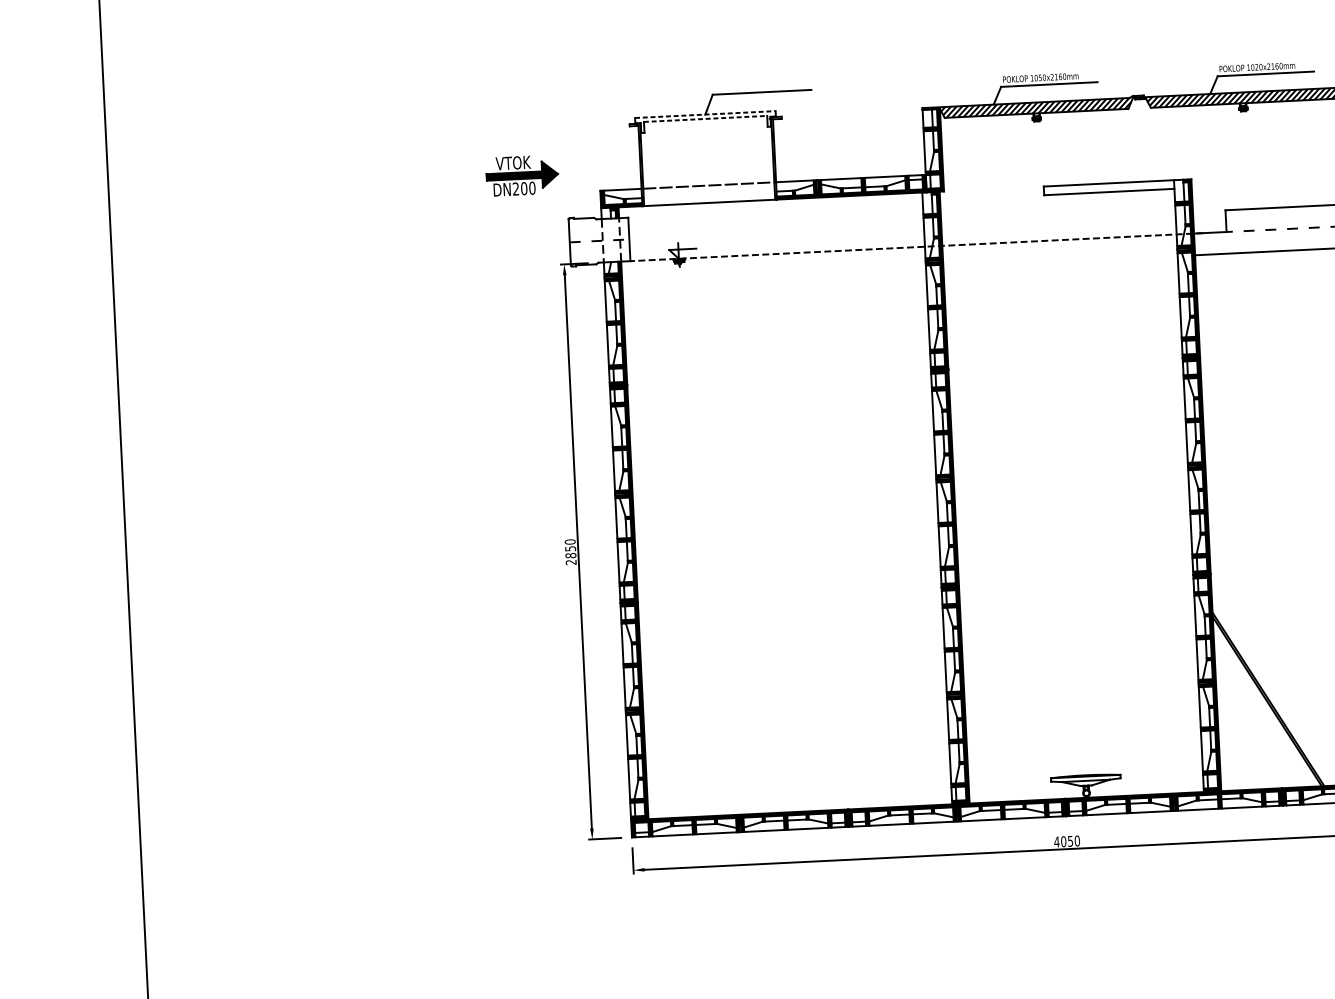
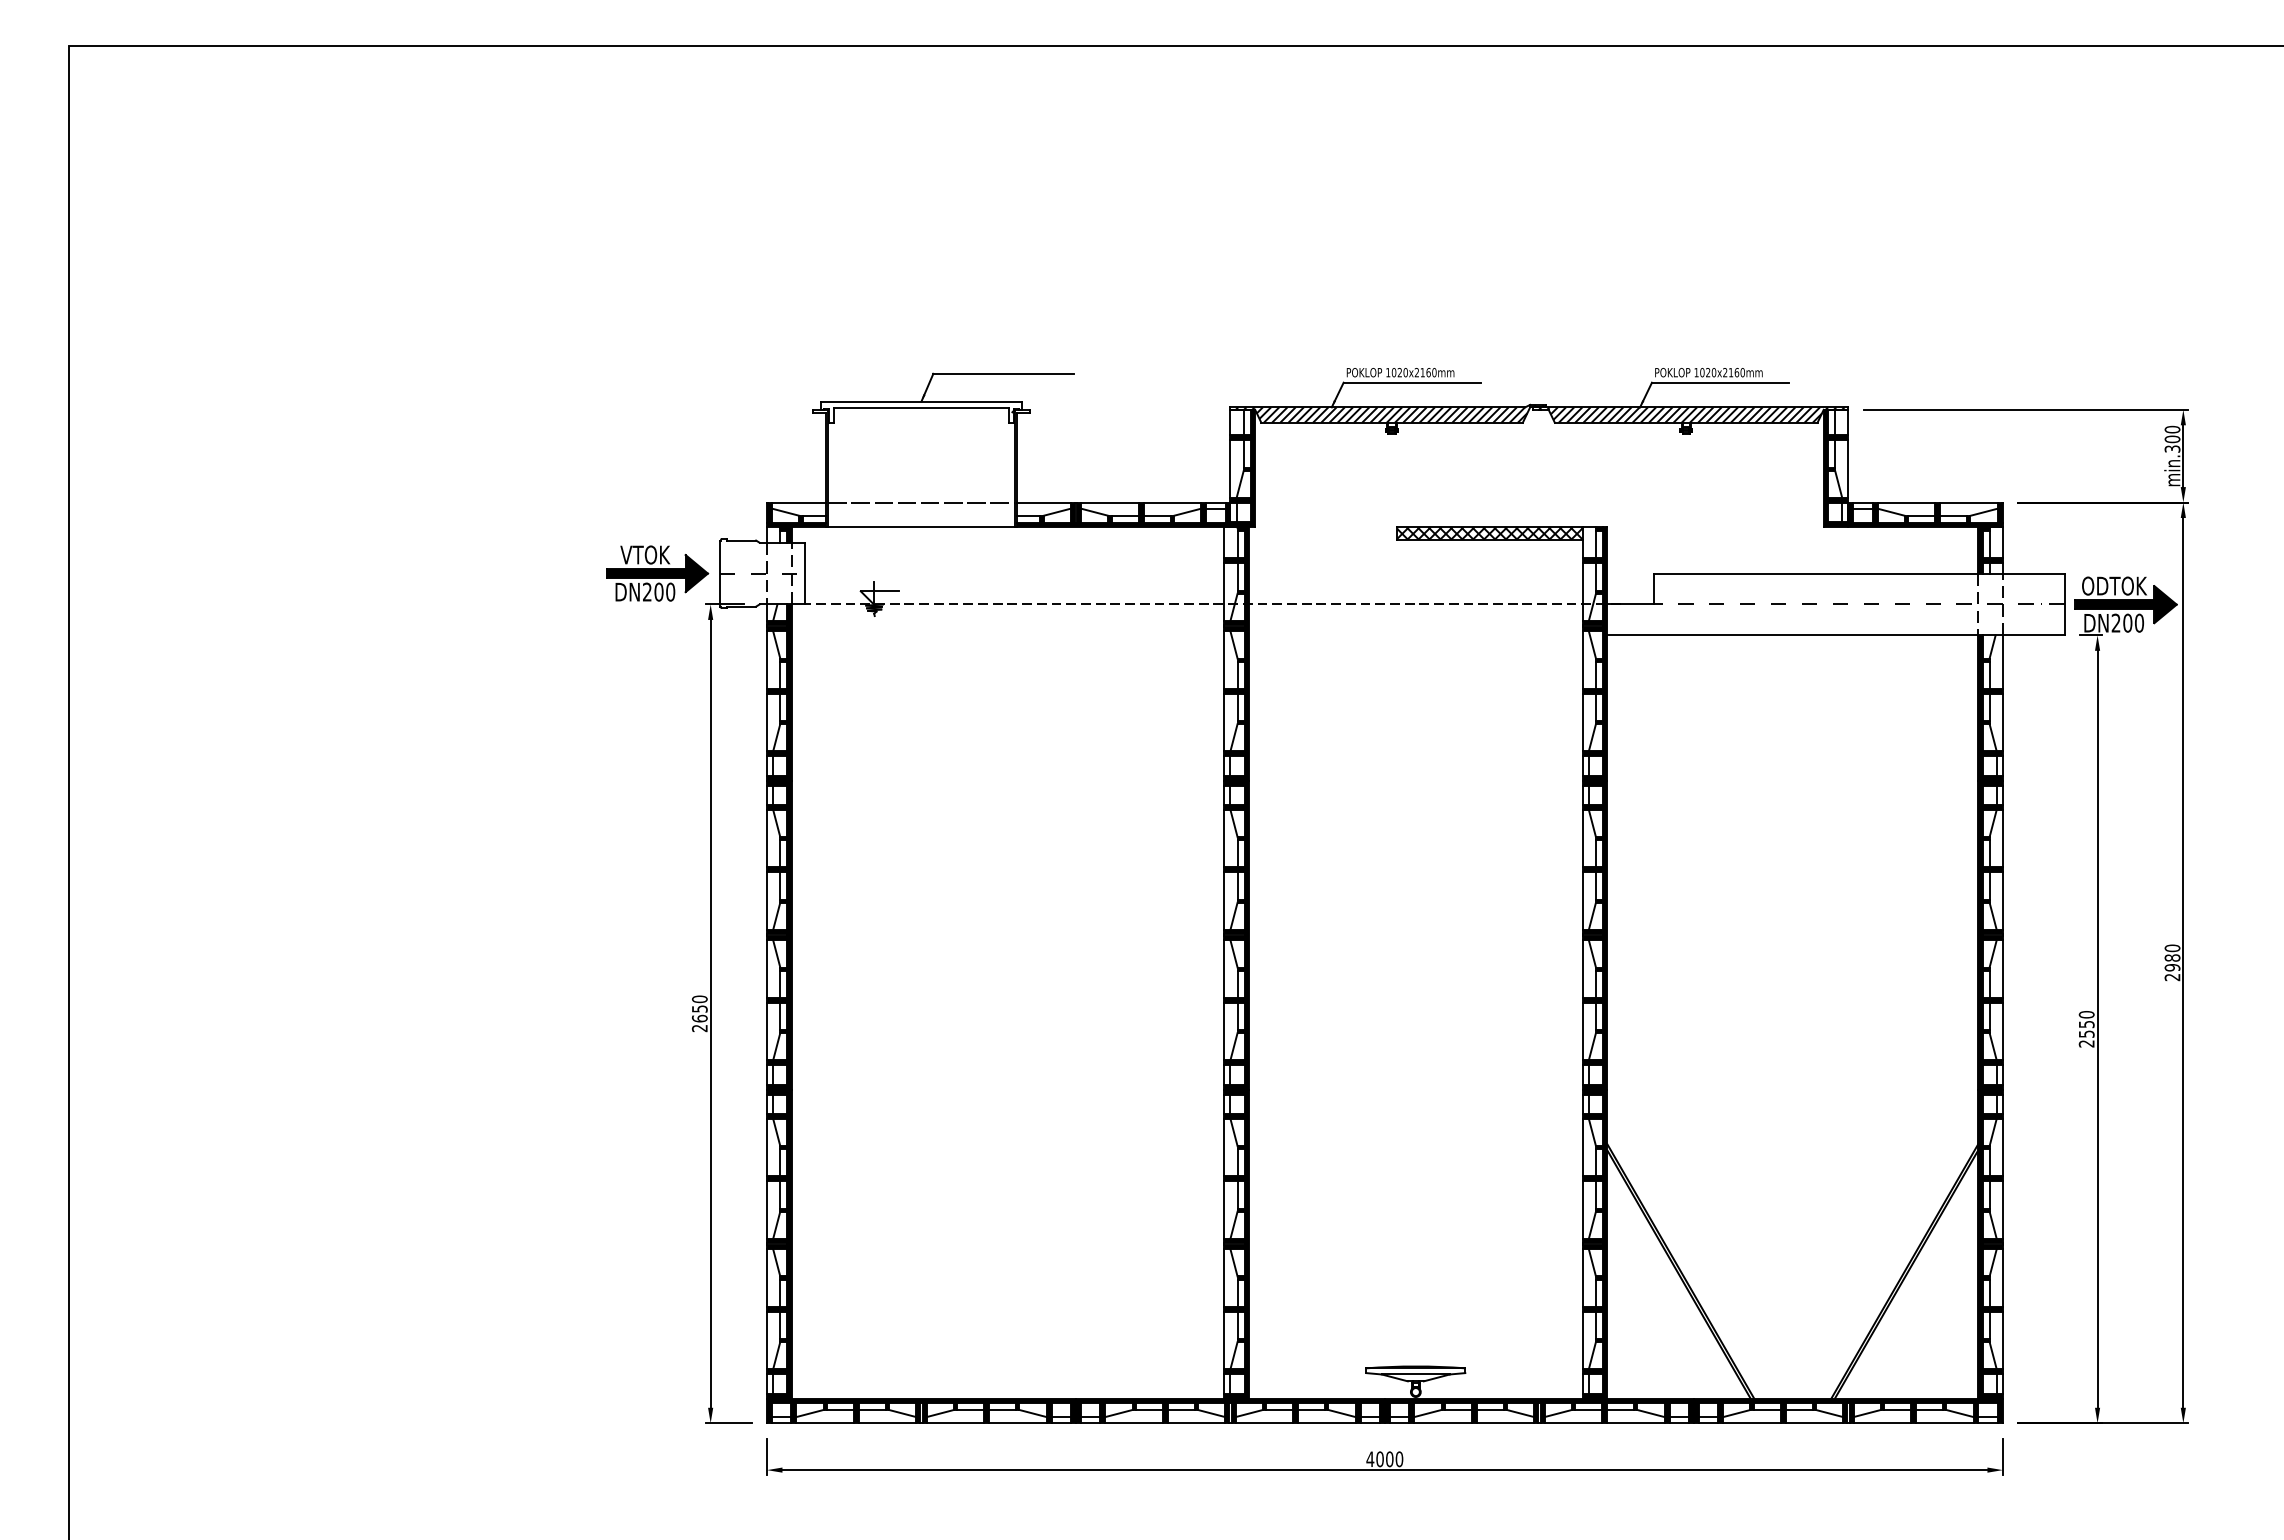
text: (1040, 77) -> (1399, 372), 1050x2160mm -> 1020x2160mm
line: (706, 114) -> (922, 401), dashed -> solid
line: (705, 118) -> (921, 407), dashed -> solid
part: (522, 175) -> (657, 573), moved
hatch: (1108, 187) -> (1489, 533), added
text: (570, 555) -> (699, 1018), 2850 -> 2650
text: (1070, 841) -> (1389, 1459), 4050 -> 4000

